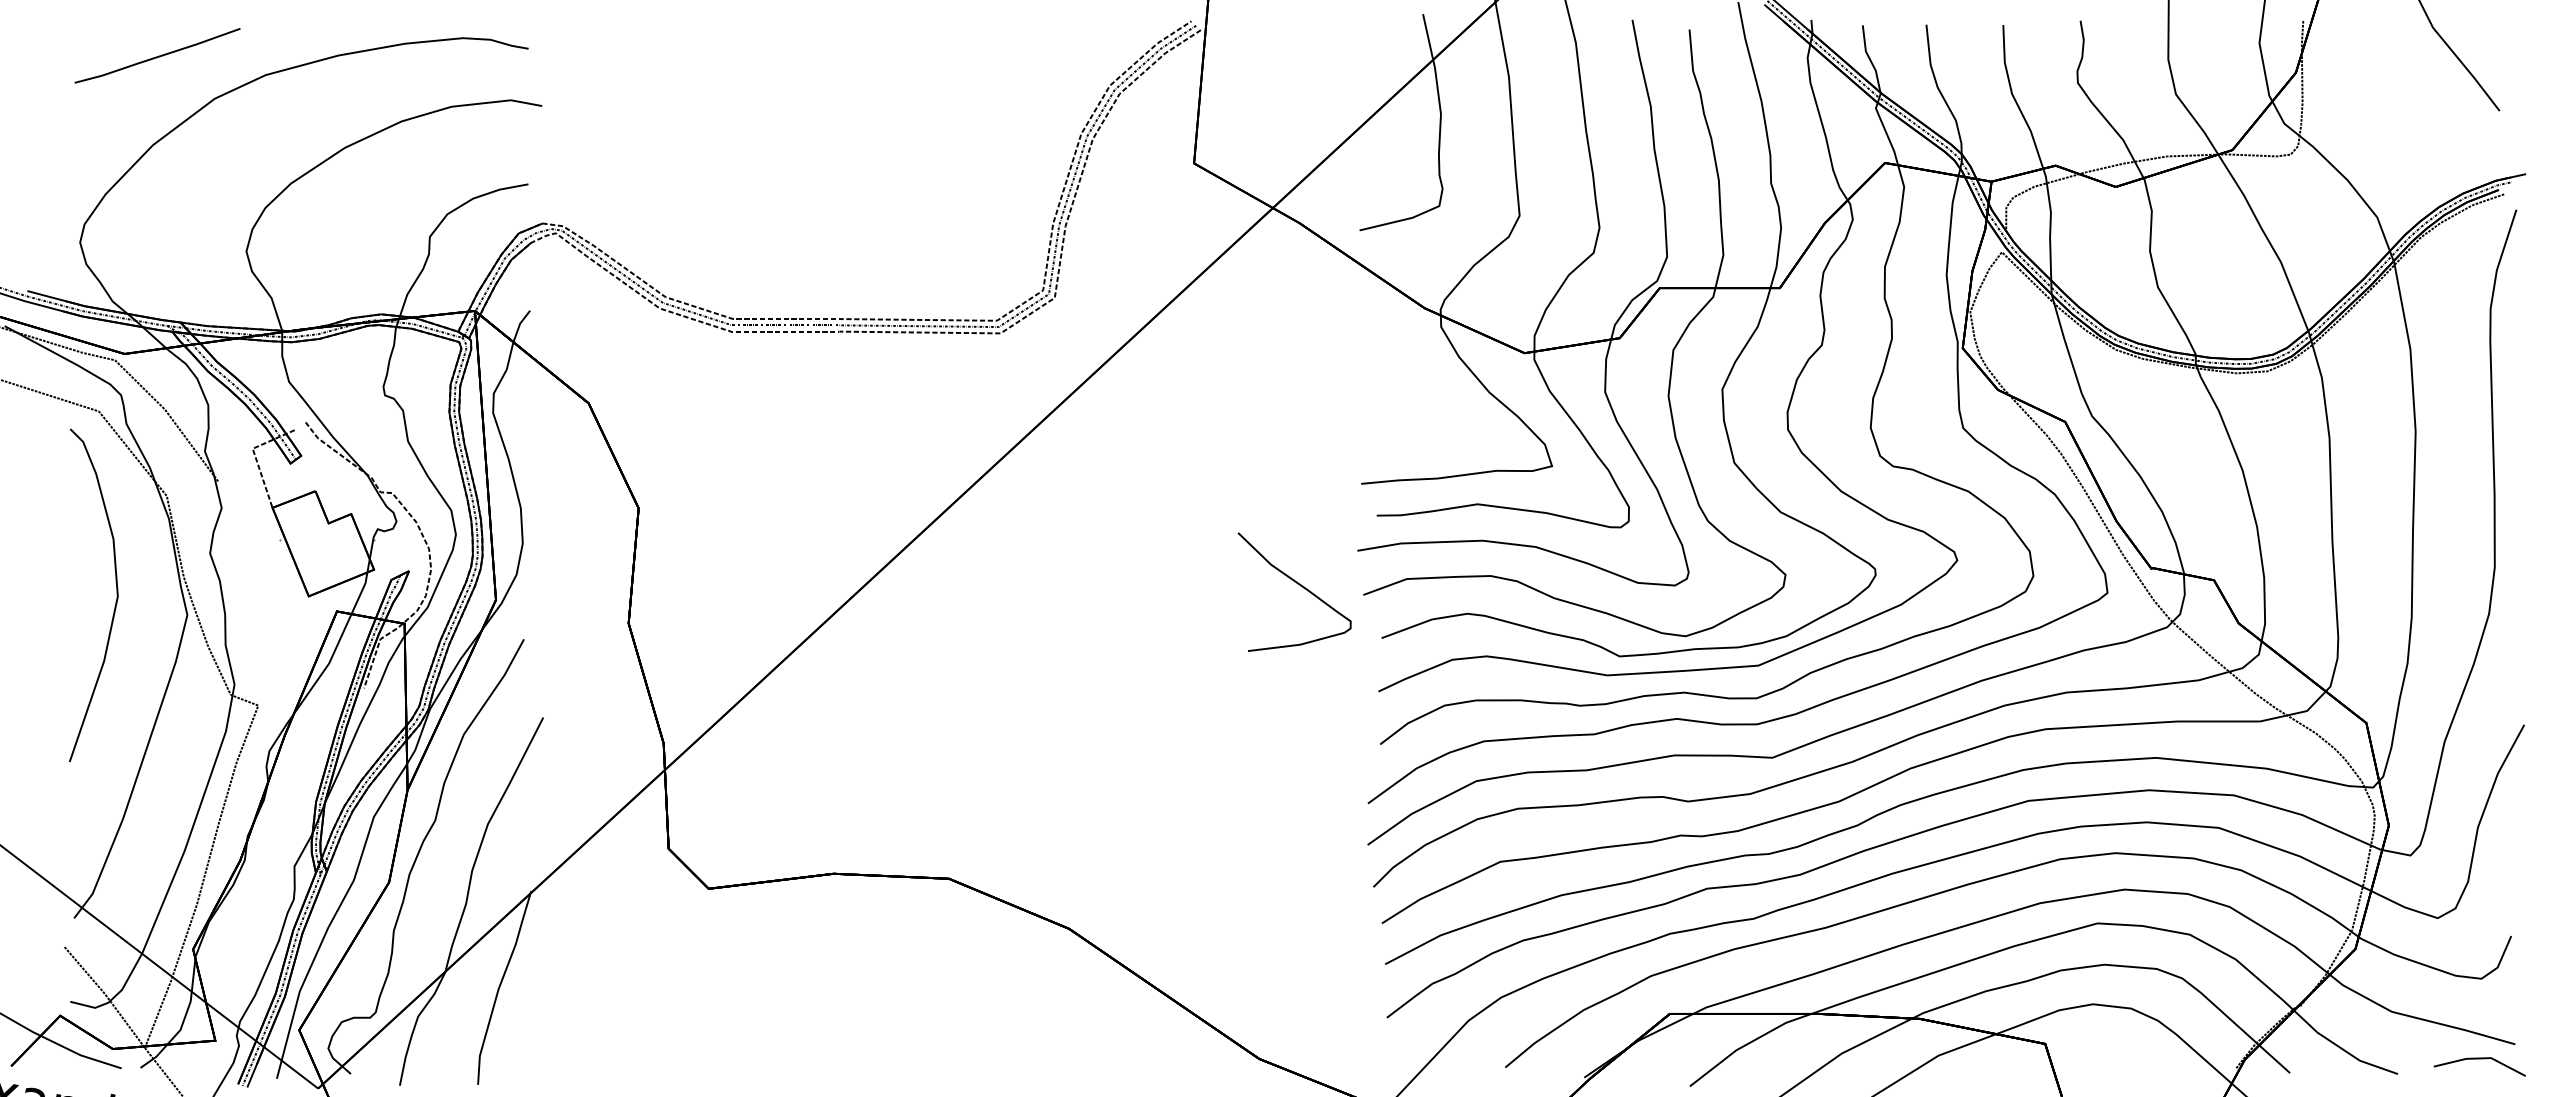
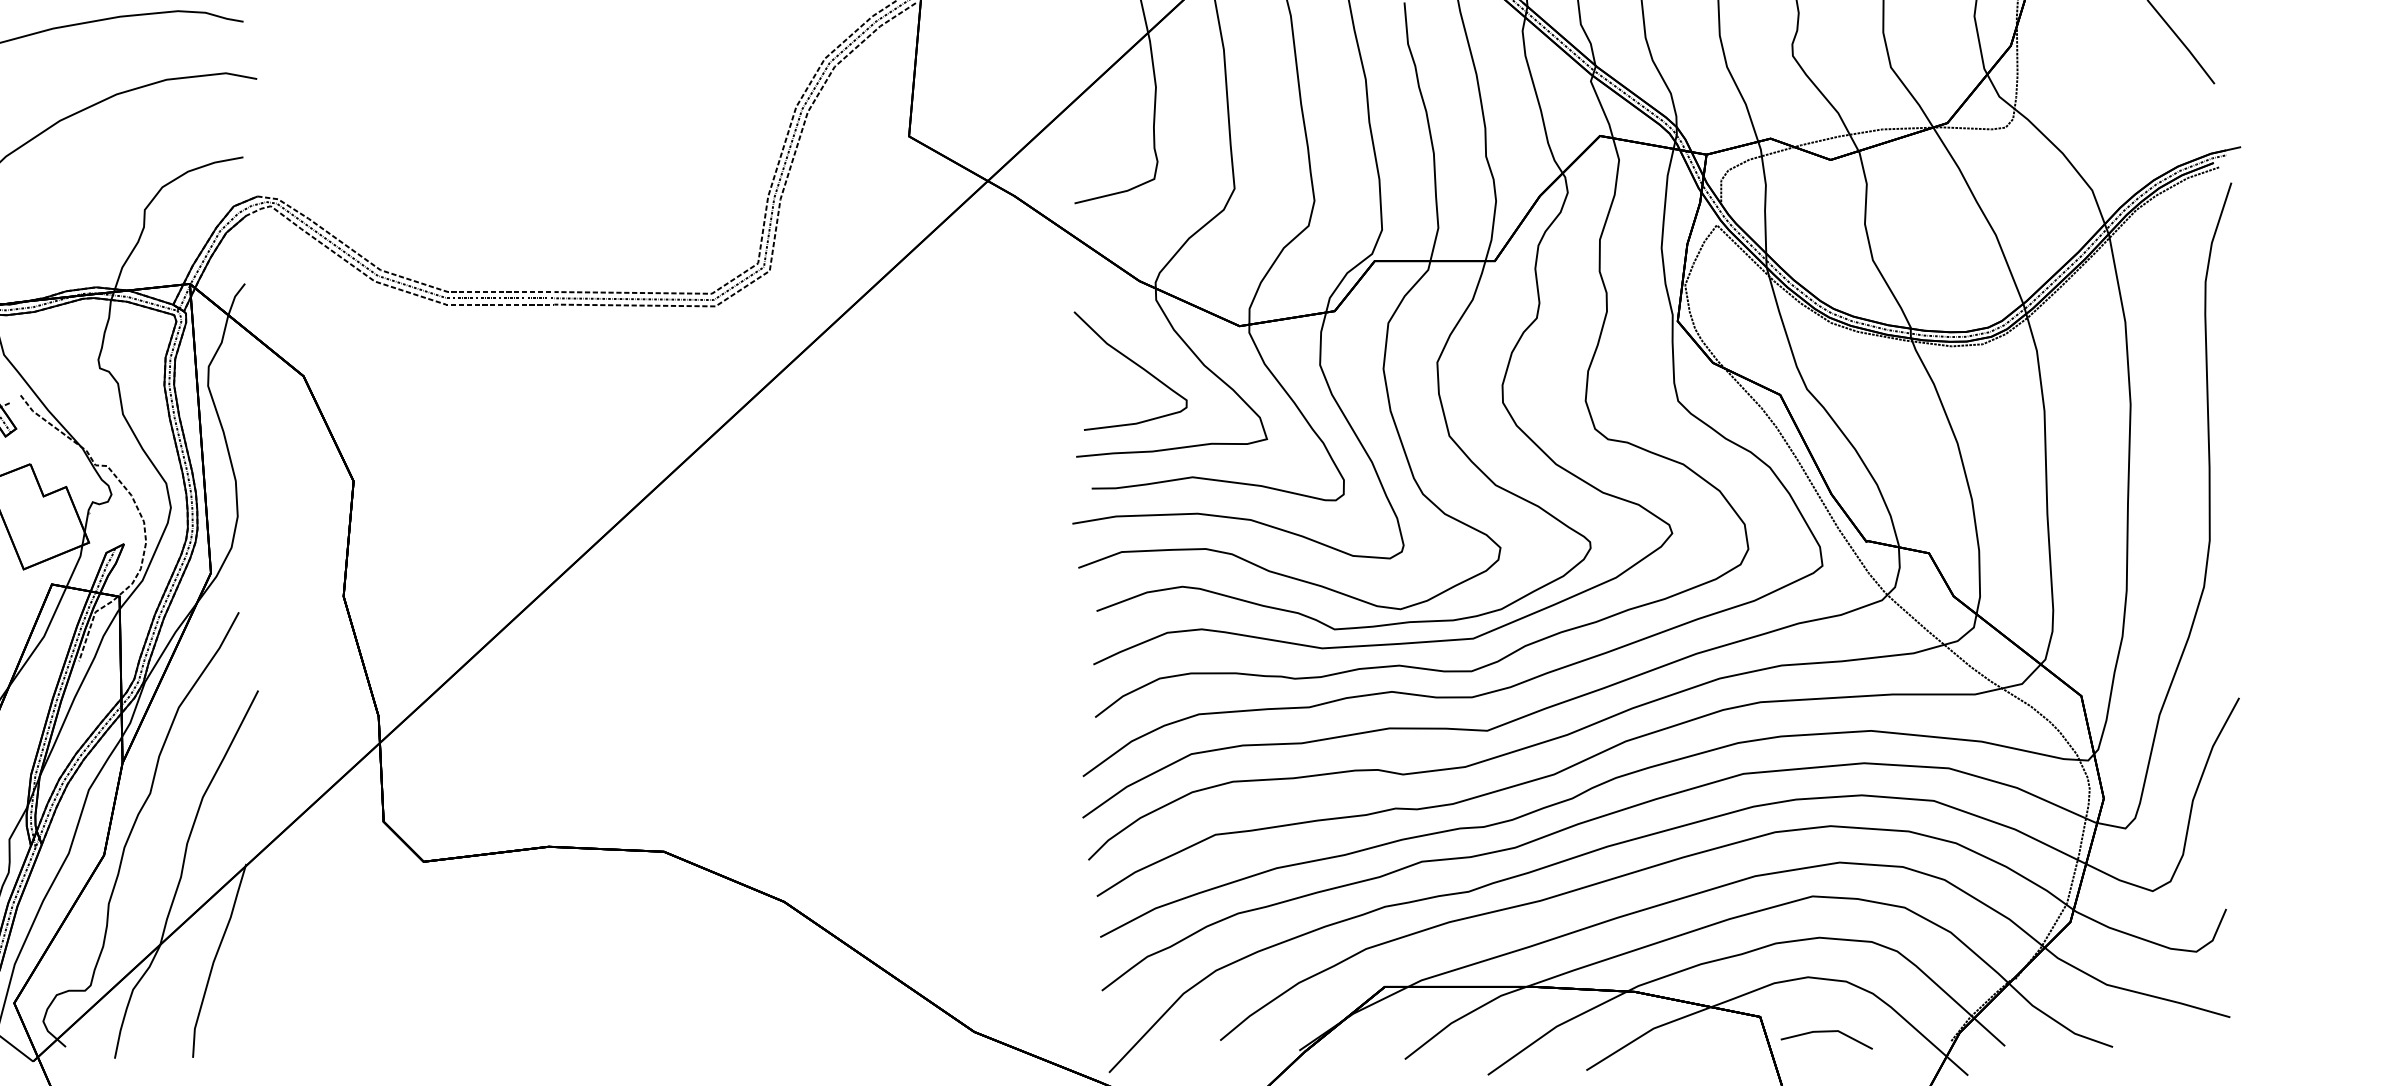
curve: (1297, 584) -> (1133, 363), moved
part: (2479, 1059) -> (1826, 1032), moved

